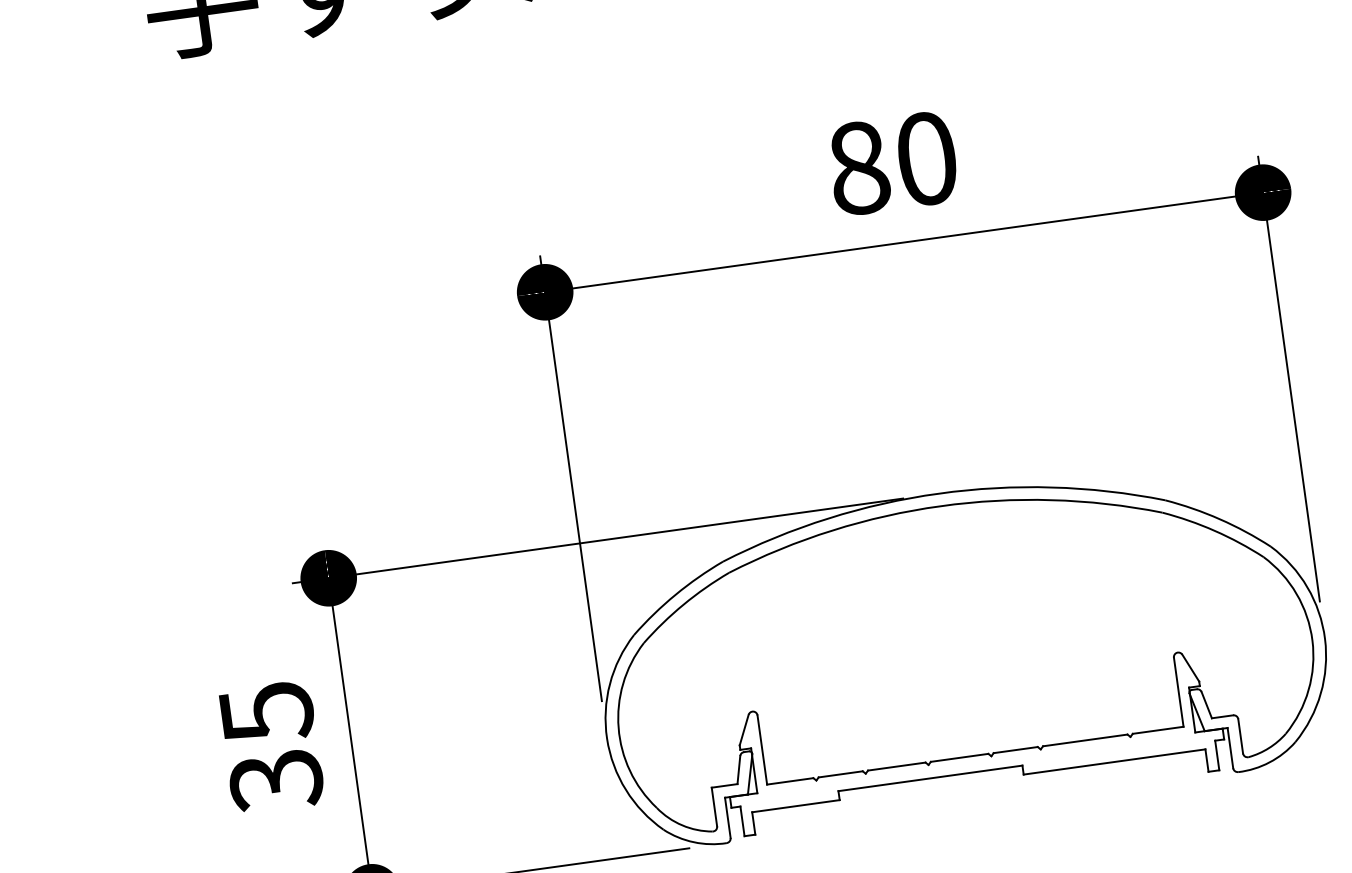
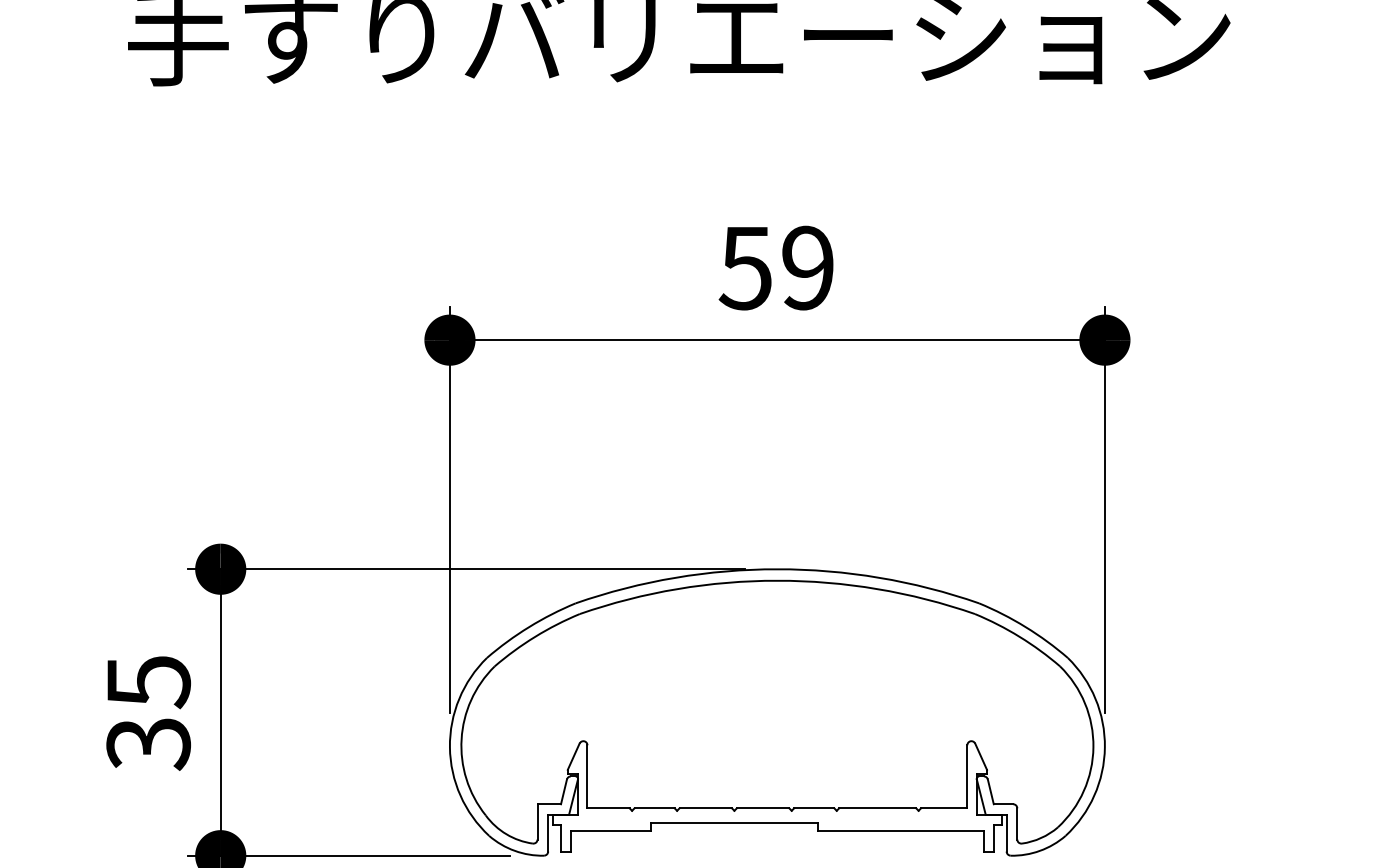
text: (890, 163) -> (775, 267), 80 -> 59

